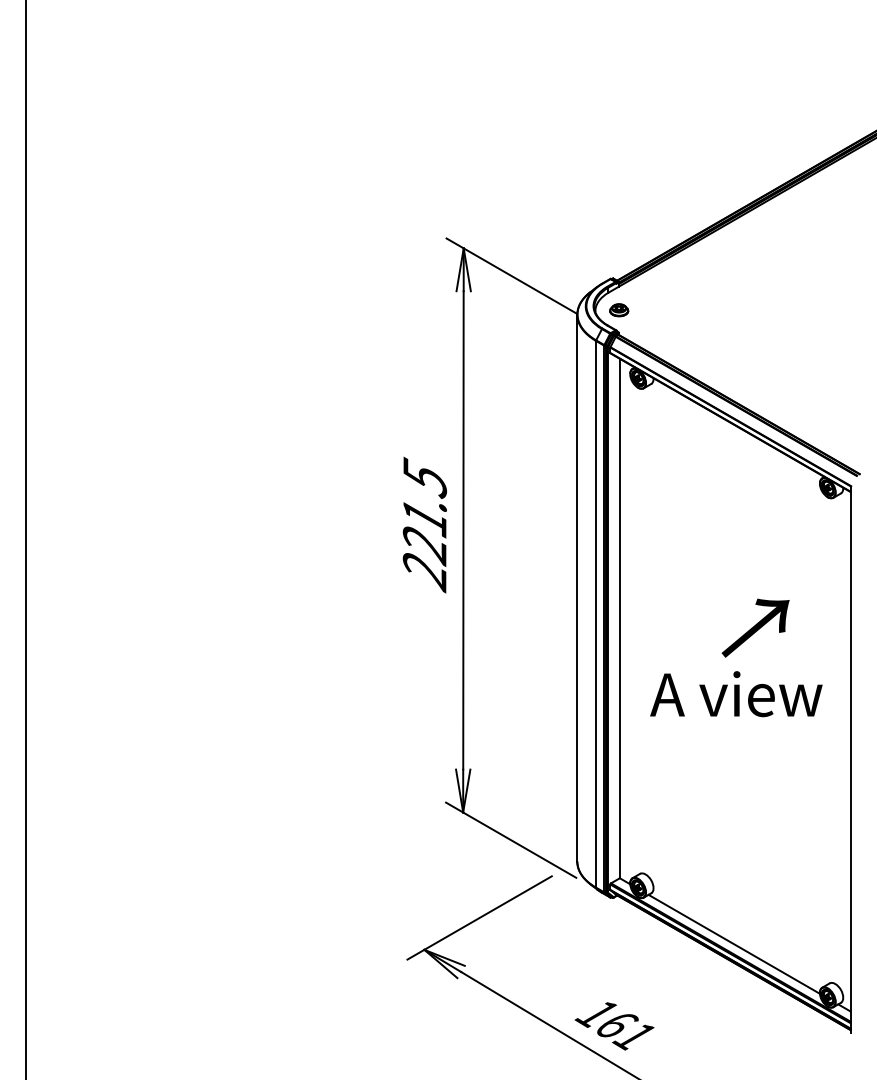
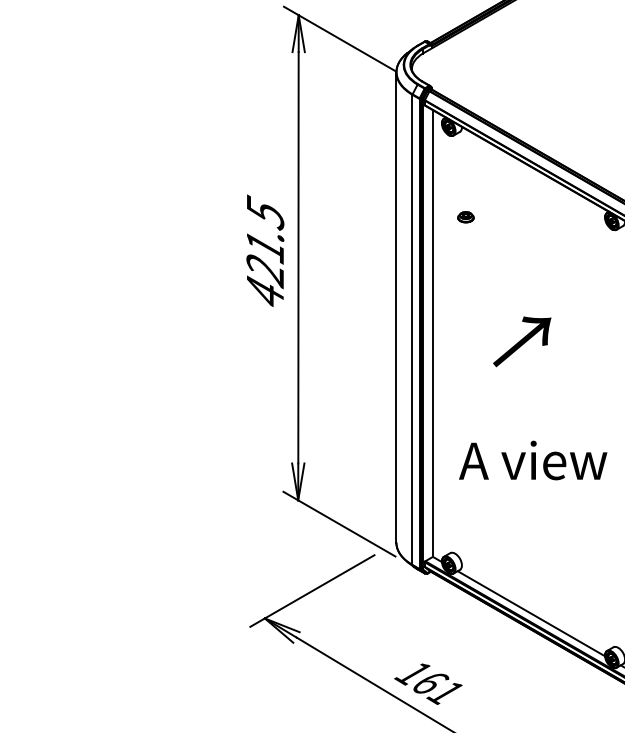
part: (619, 310) -> (466, 217), moved
text: (424, 572) -> (264, 293), 221.5 -> 421.5
text: (755, 627) -> (522, 341), moved
text: (736, 694) -> (533, 460), moved

